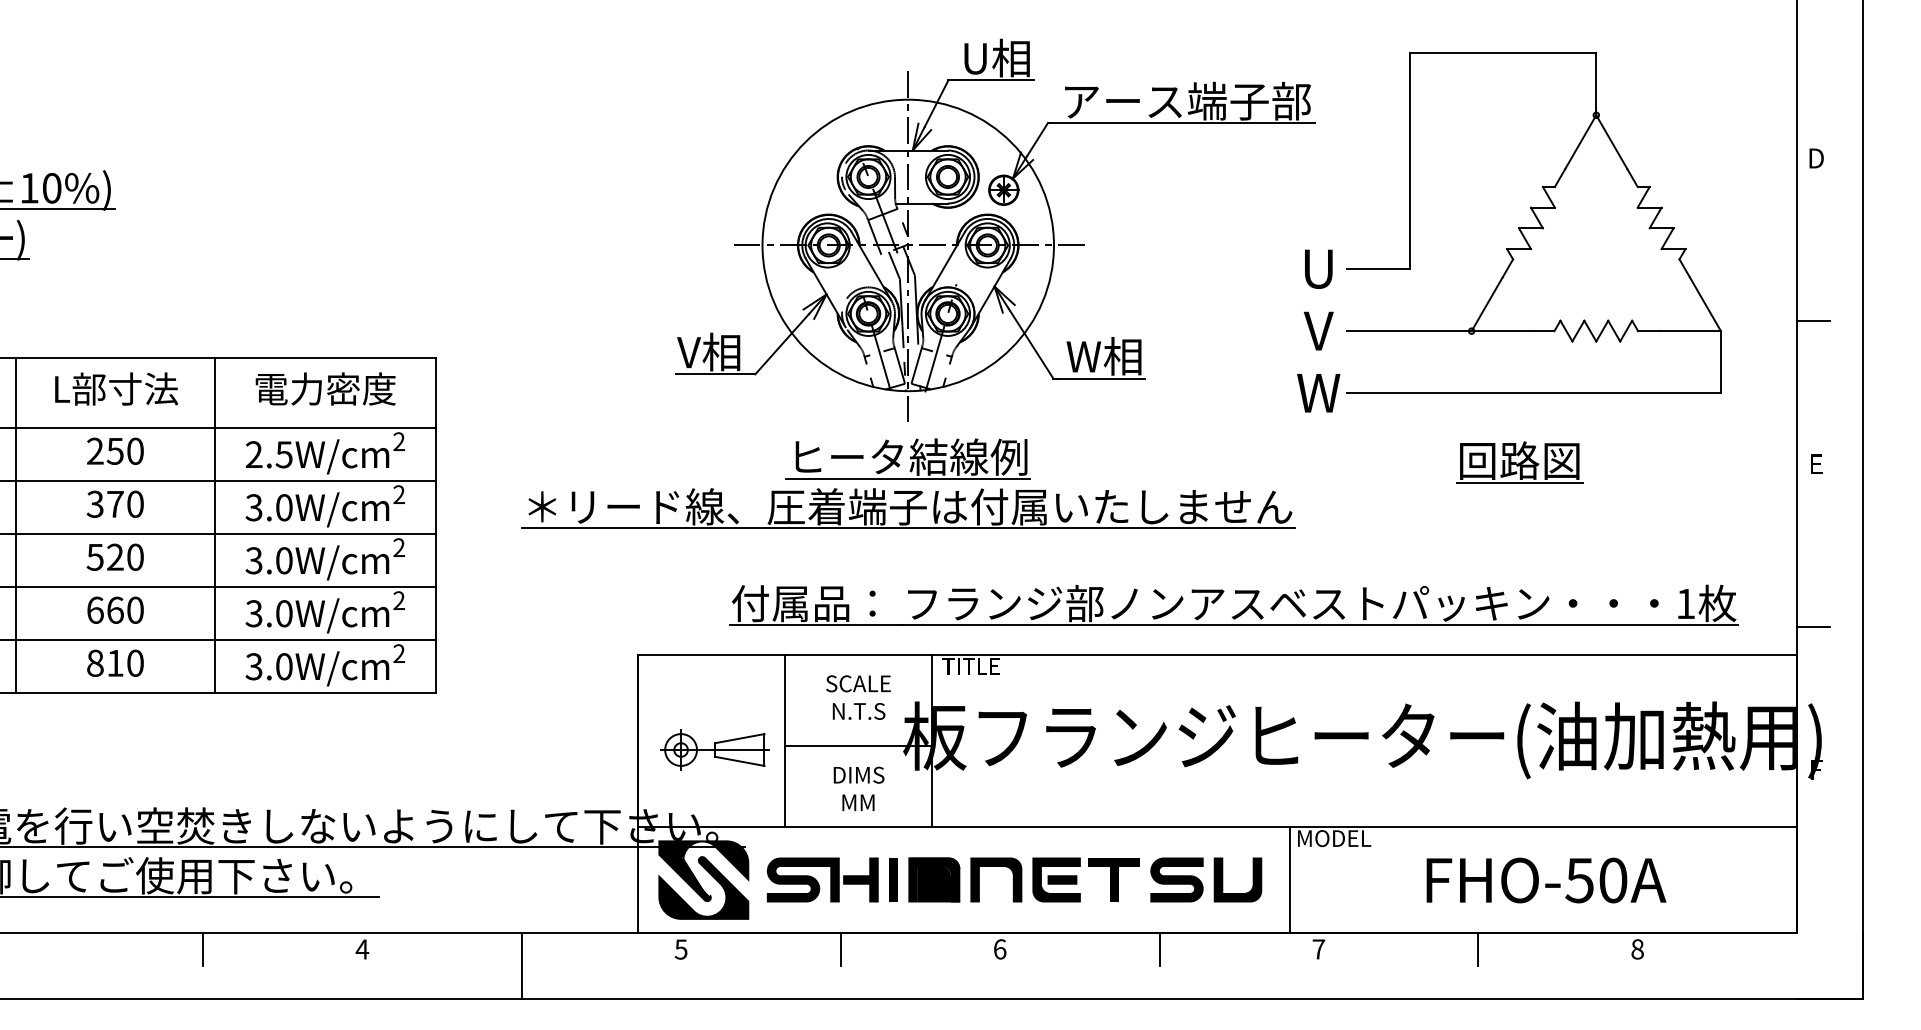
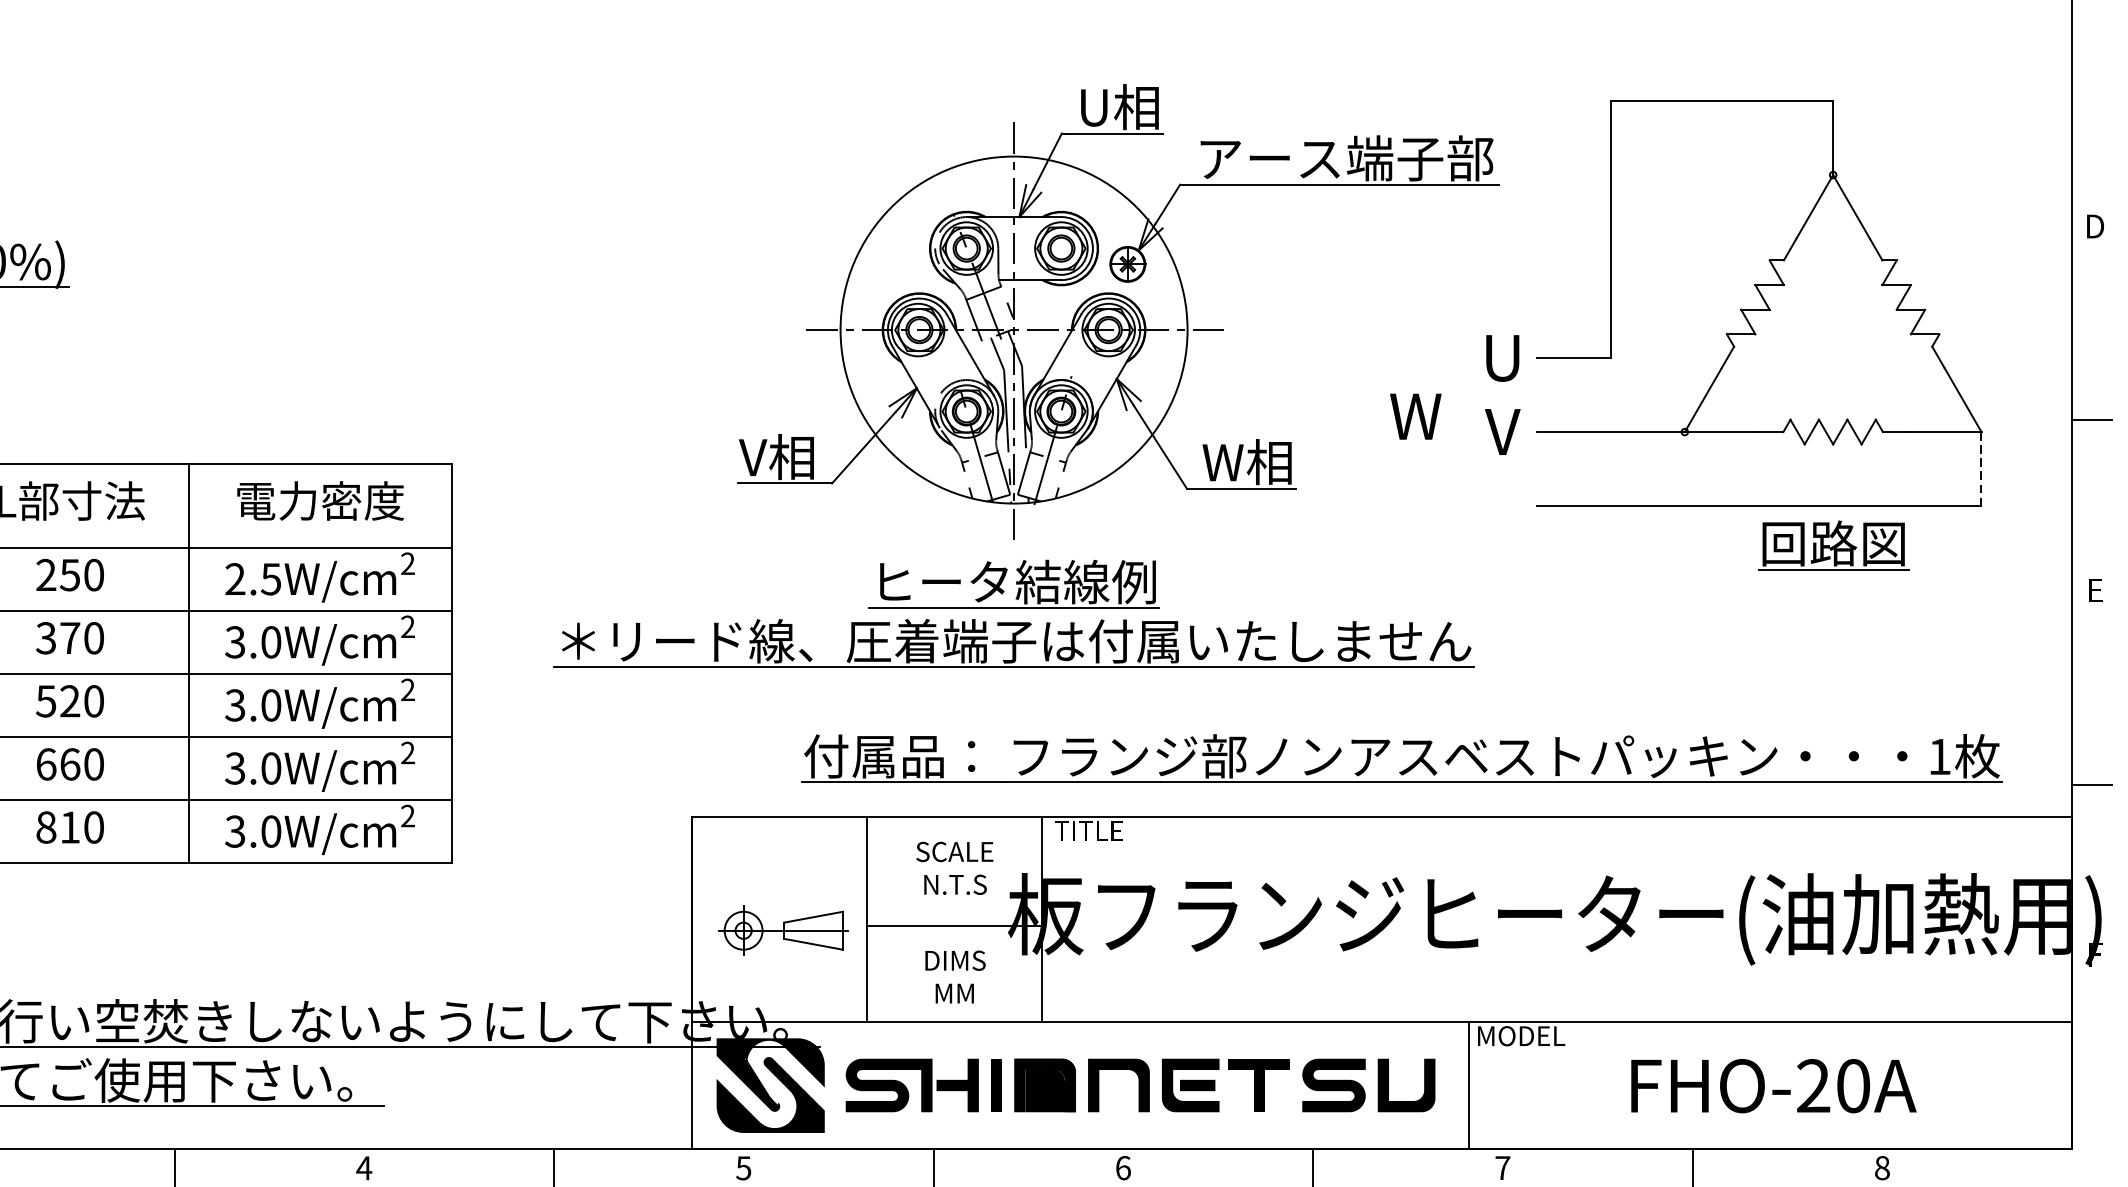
line: (1720, 361) -> (1981, 468), solid -> dashed
text: (1318, 393) -> (1415, 417), moved
part: (1519, 462) -> (1833, 545), moved
text: (1579, 880) -> (1813, 1086), FHO-50A -> FHO-20A

